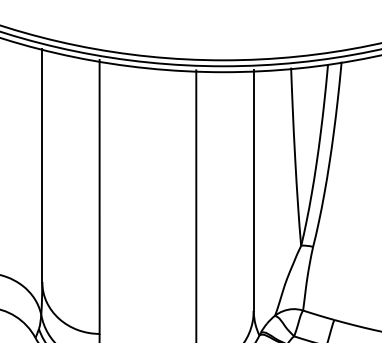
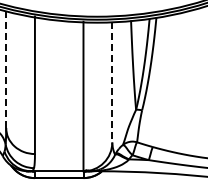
line: (42, 165) -> (6, 69), solid -> dashed
line: (254, 191) -> (112, 82), solid -> dashed

